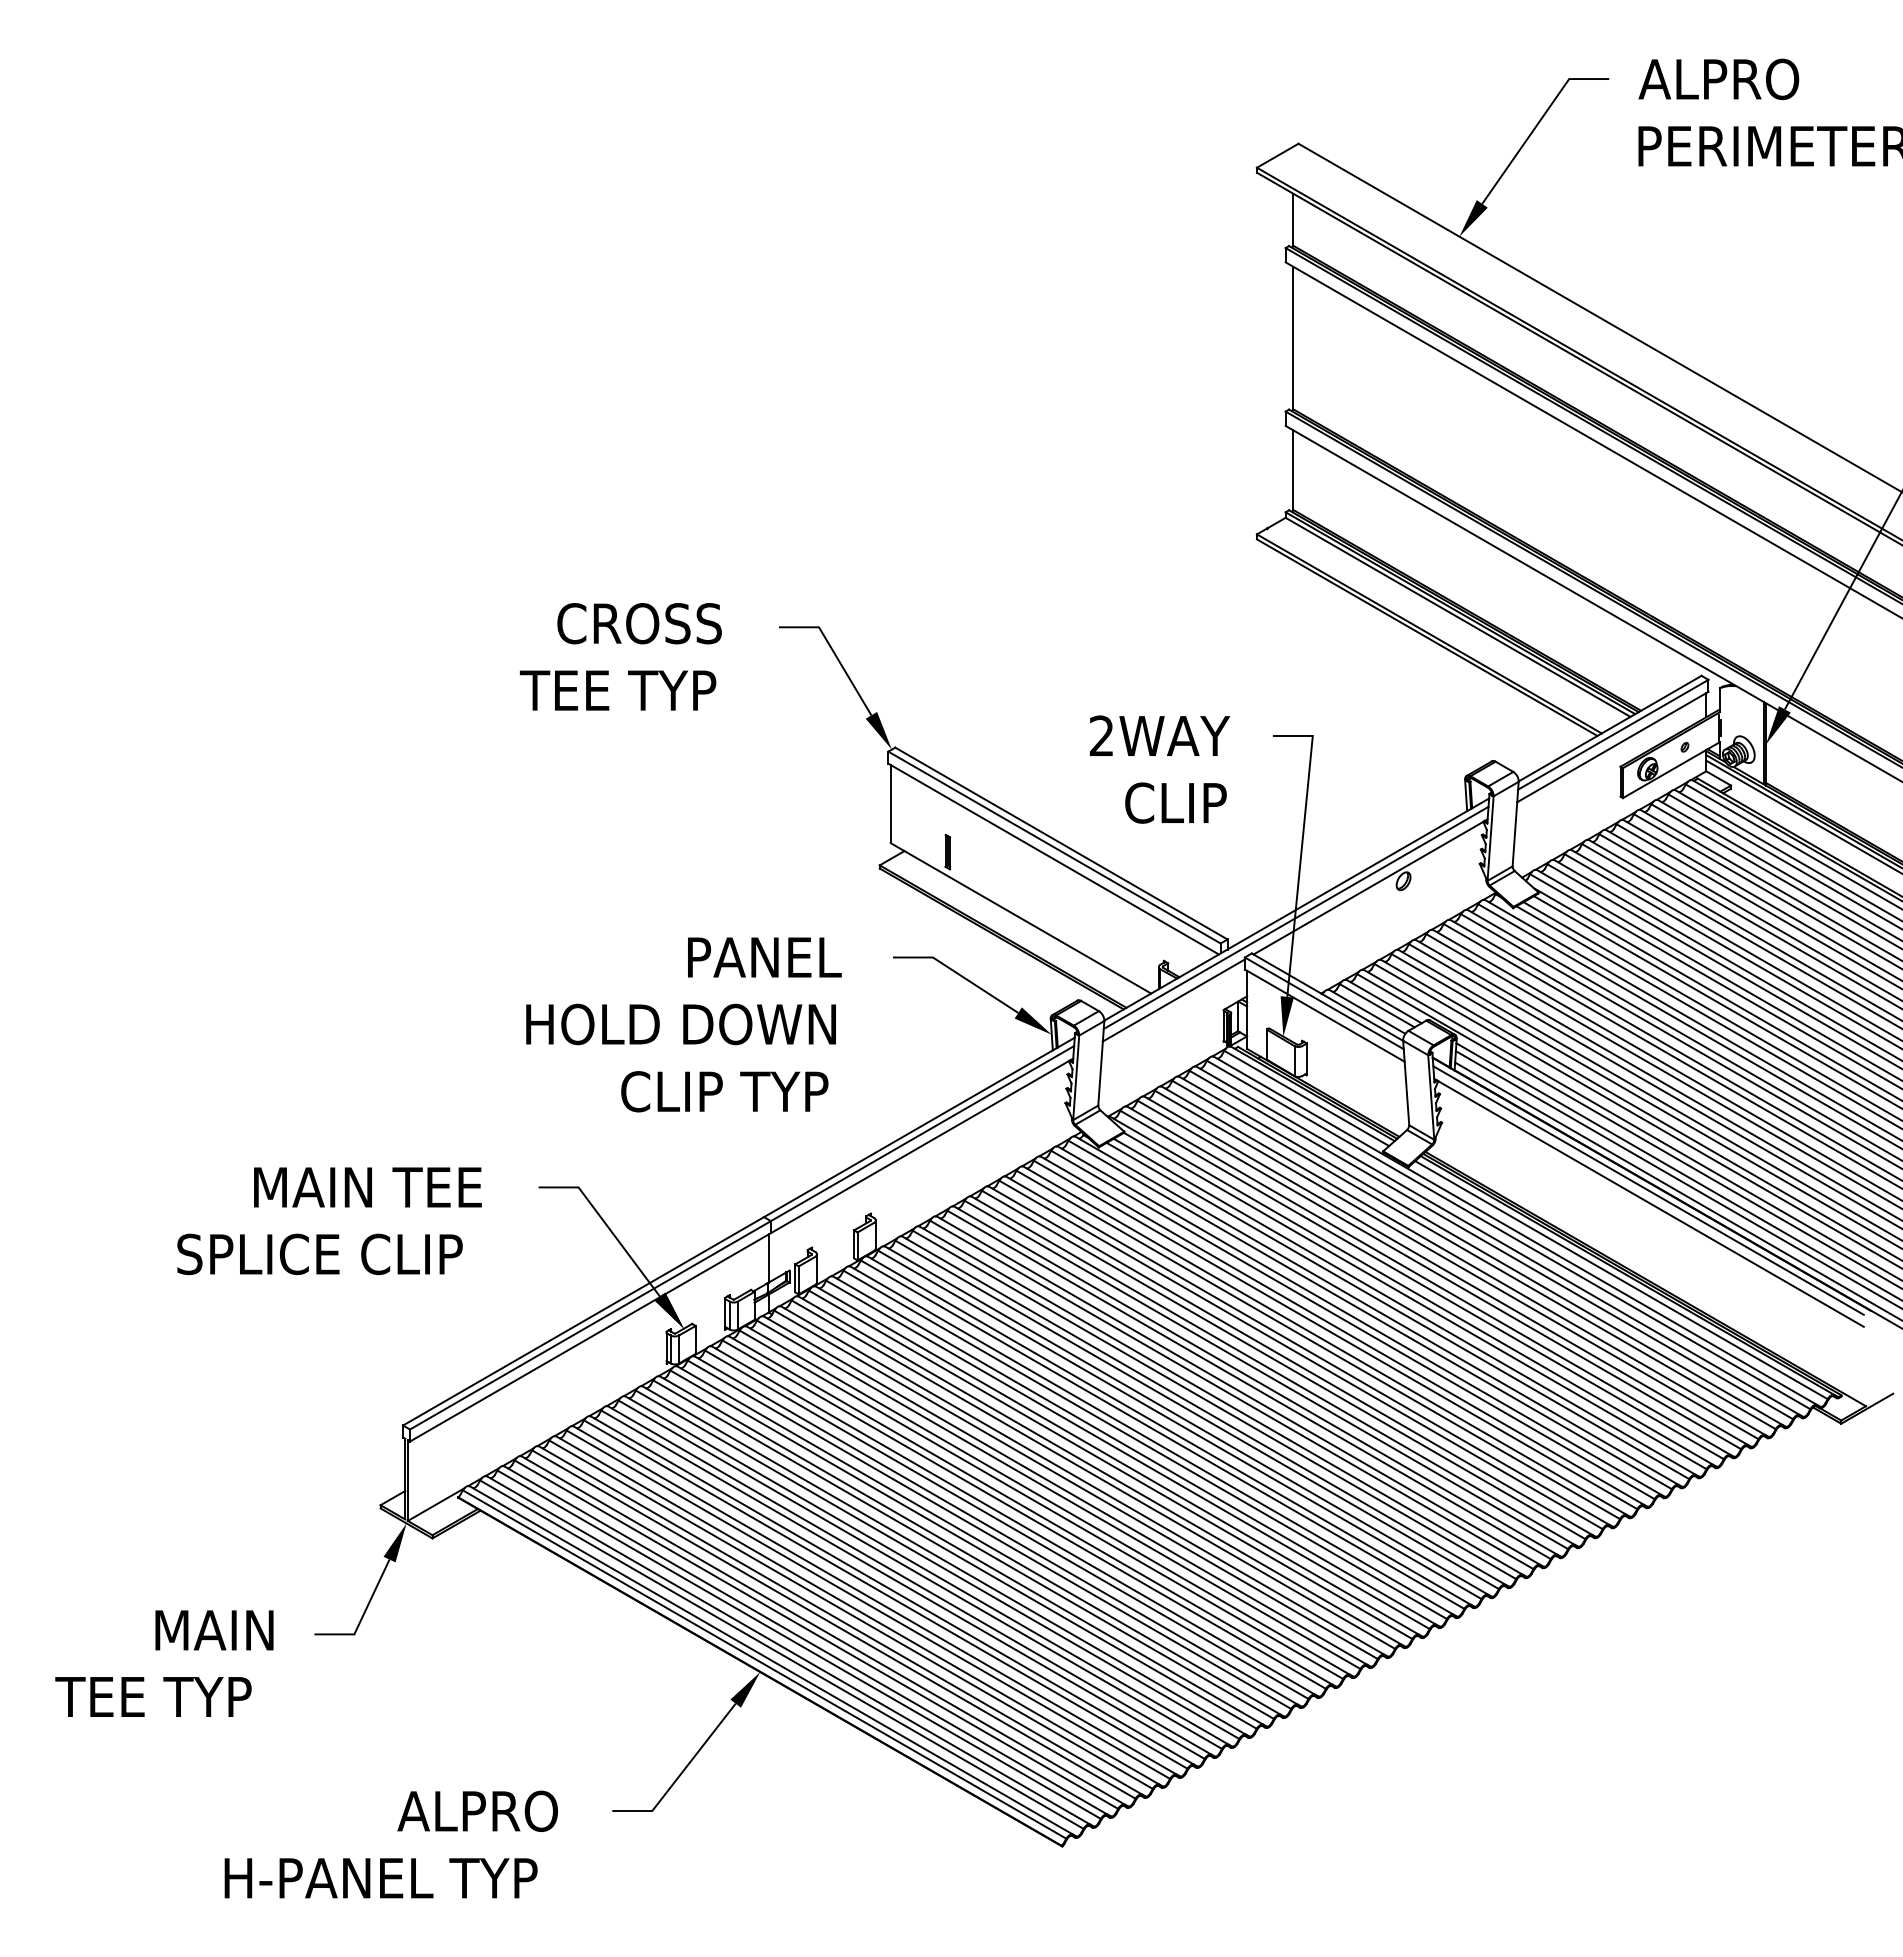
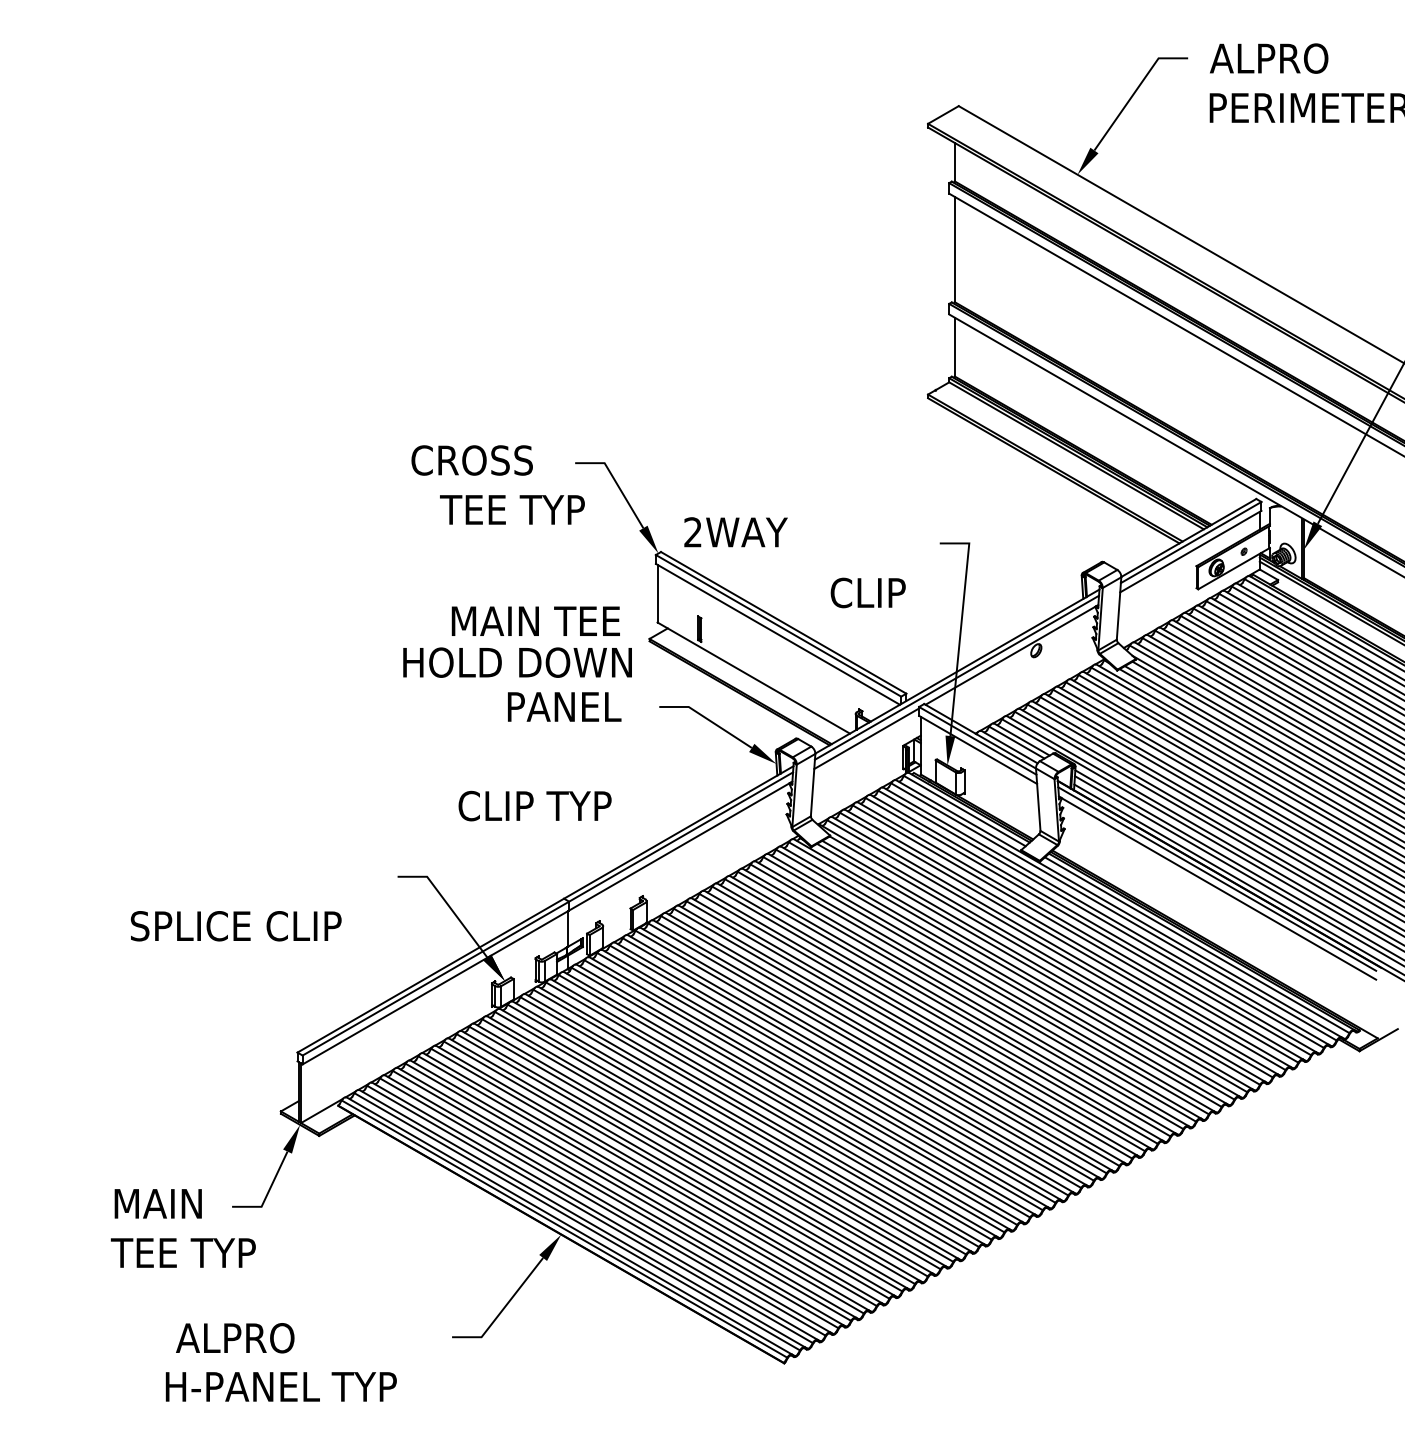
text: (618, 690) -> (512, 509), moved
text: (1160, 735) -> (736, 531), moved
text: (680, 1024) -> (517, 662), moved
text: (367, 1187) -> (535, 621), moved
text: (153, 1696) -> (183, 1252), moved
text: (477, 1810) -> (235, 1337), moved

